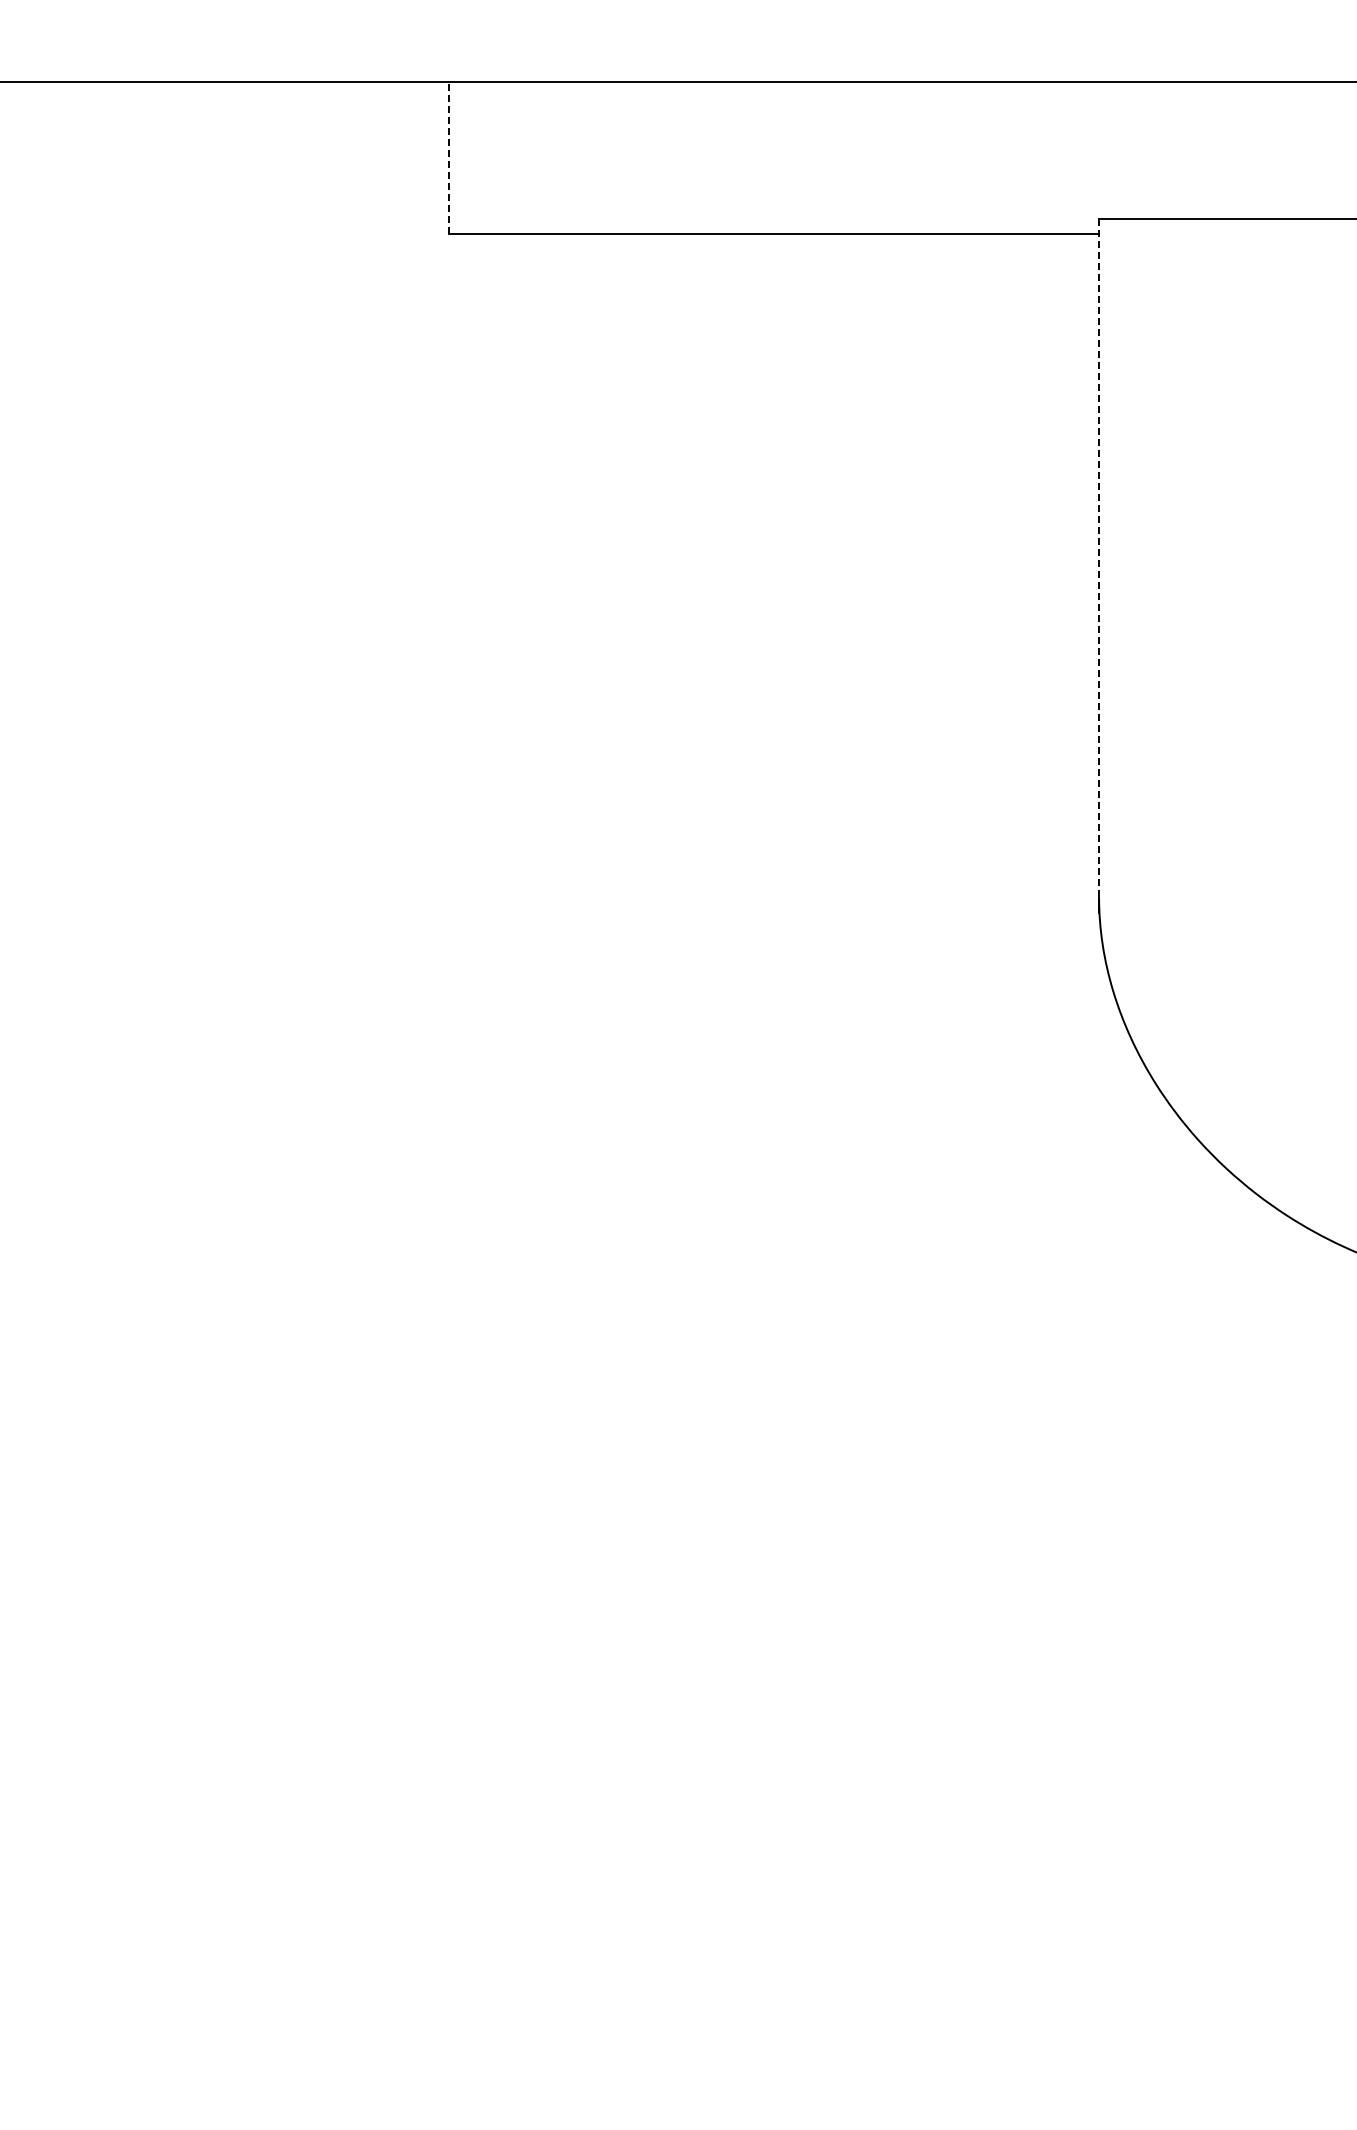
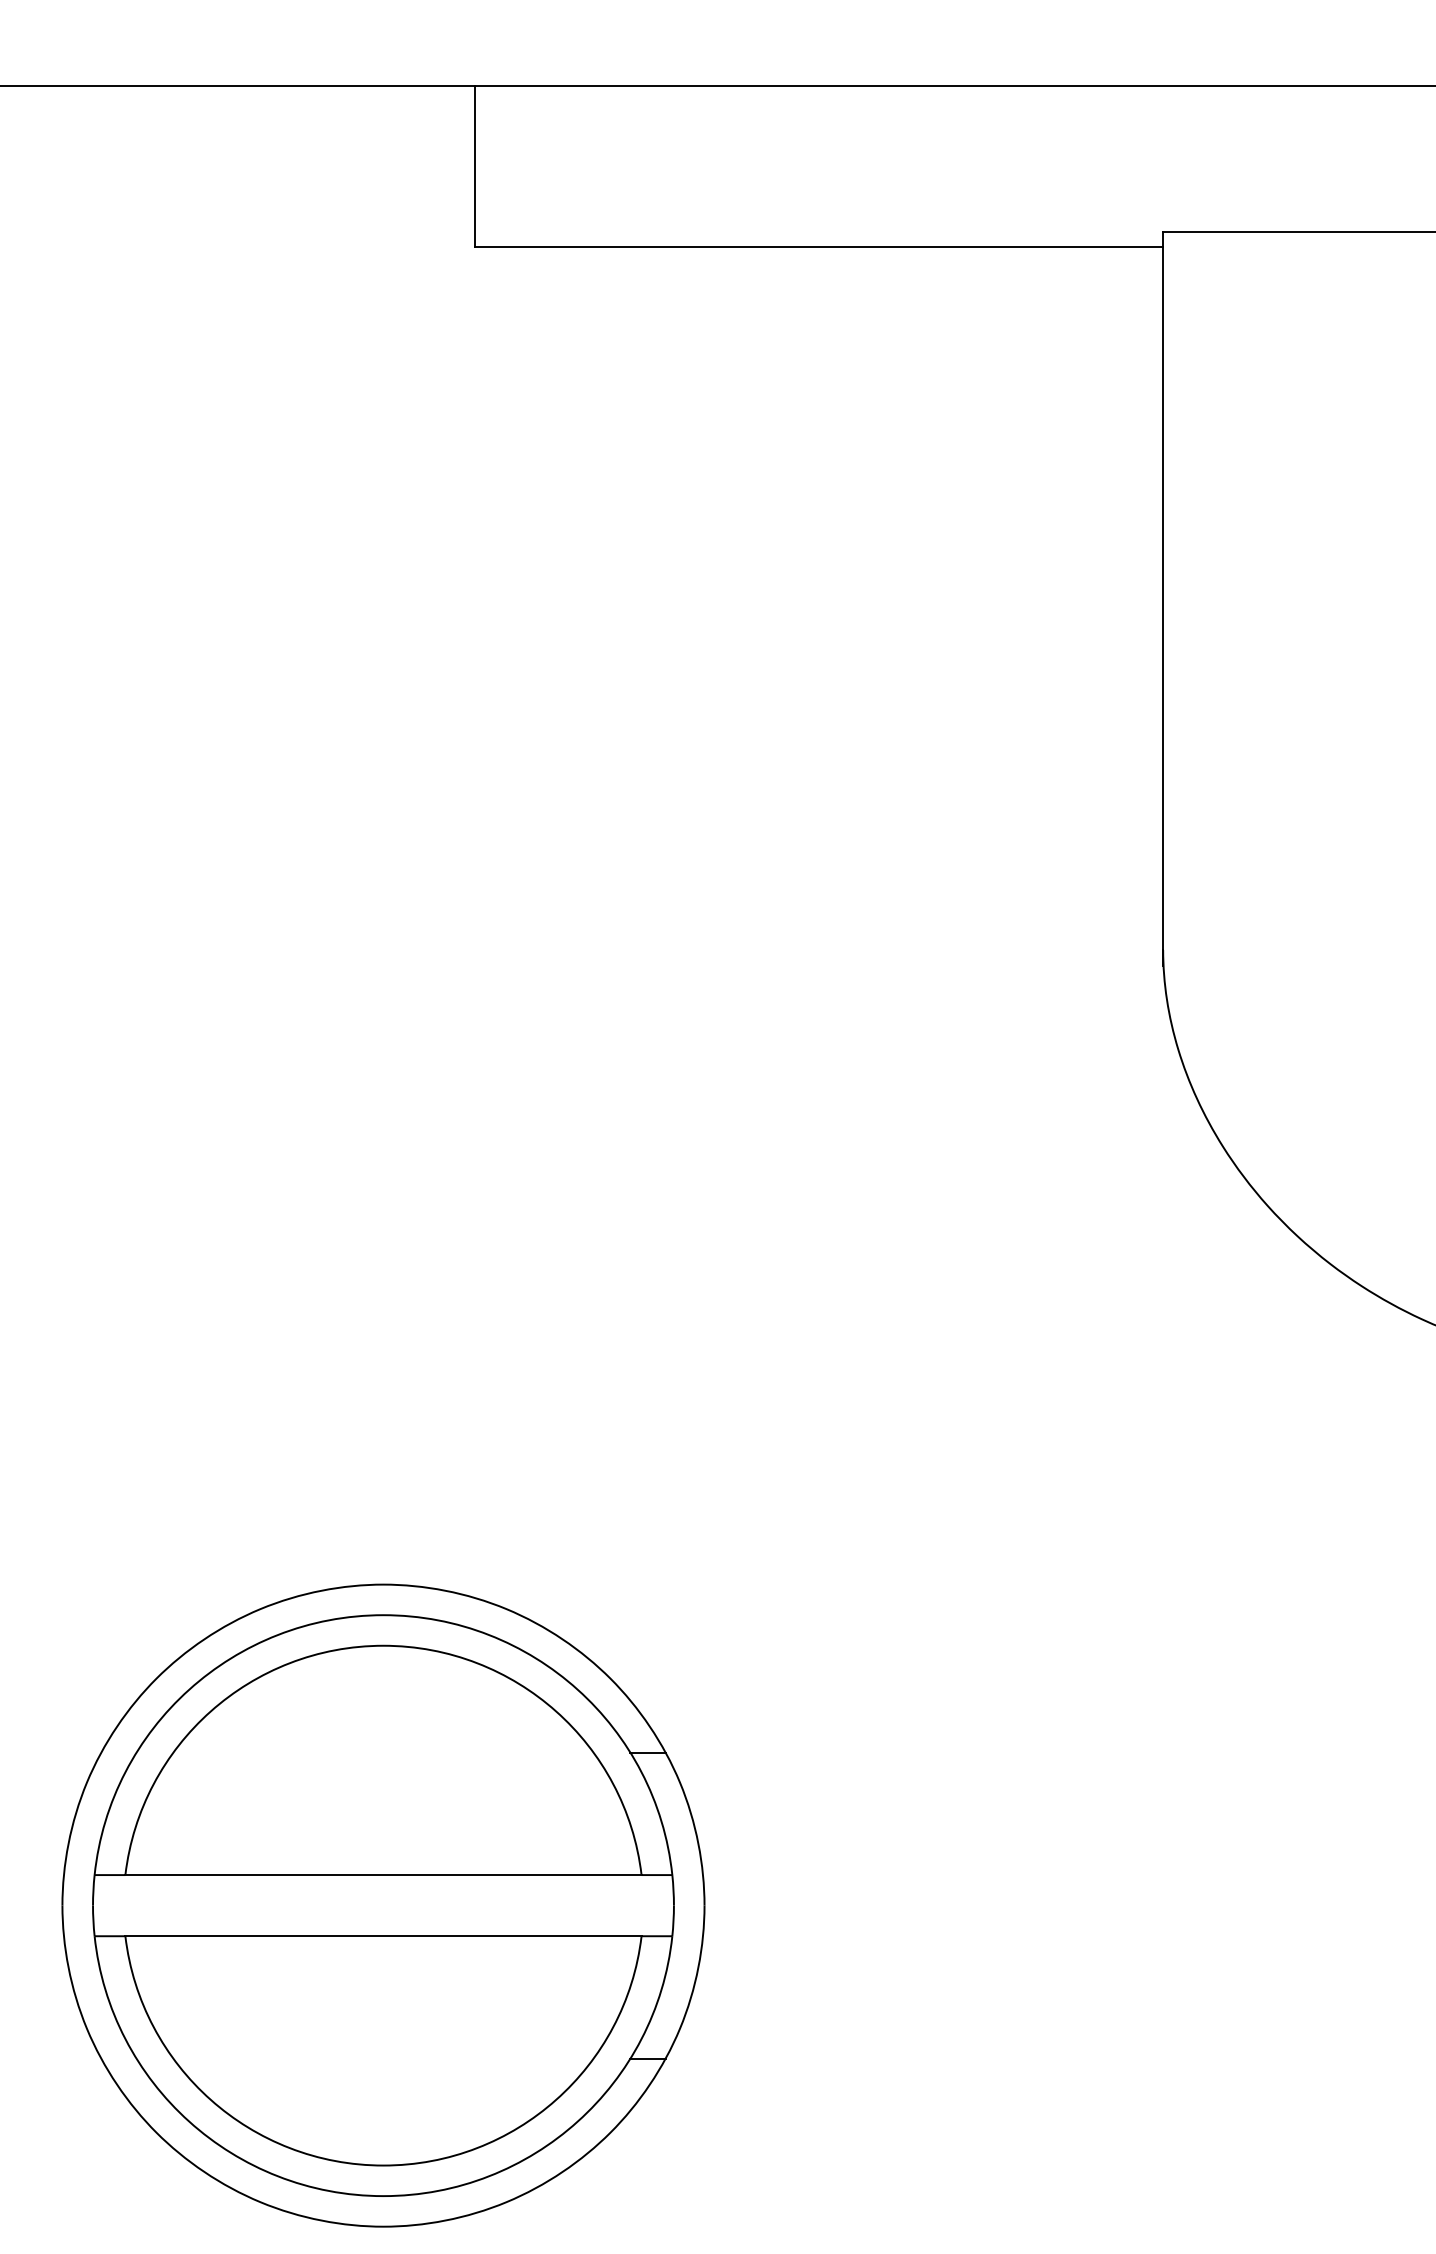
line: (449, 157) -> (475, 166), dashed -> solid
line: (1099, 559) -> (1163, 591), dashed -> solid
part: (362, 1800) -> (383, 1905), added

